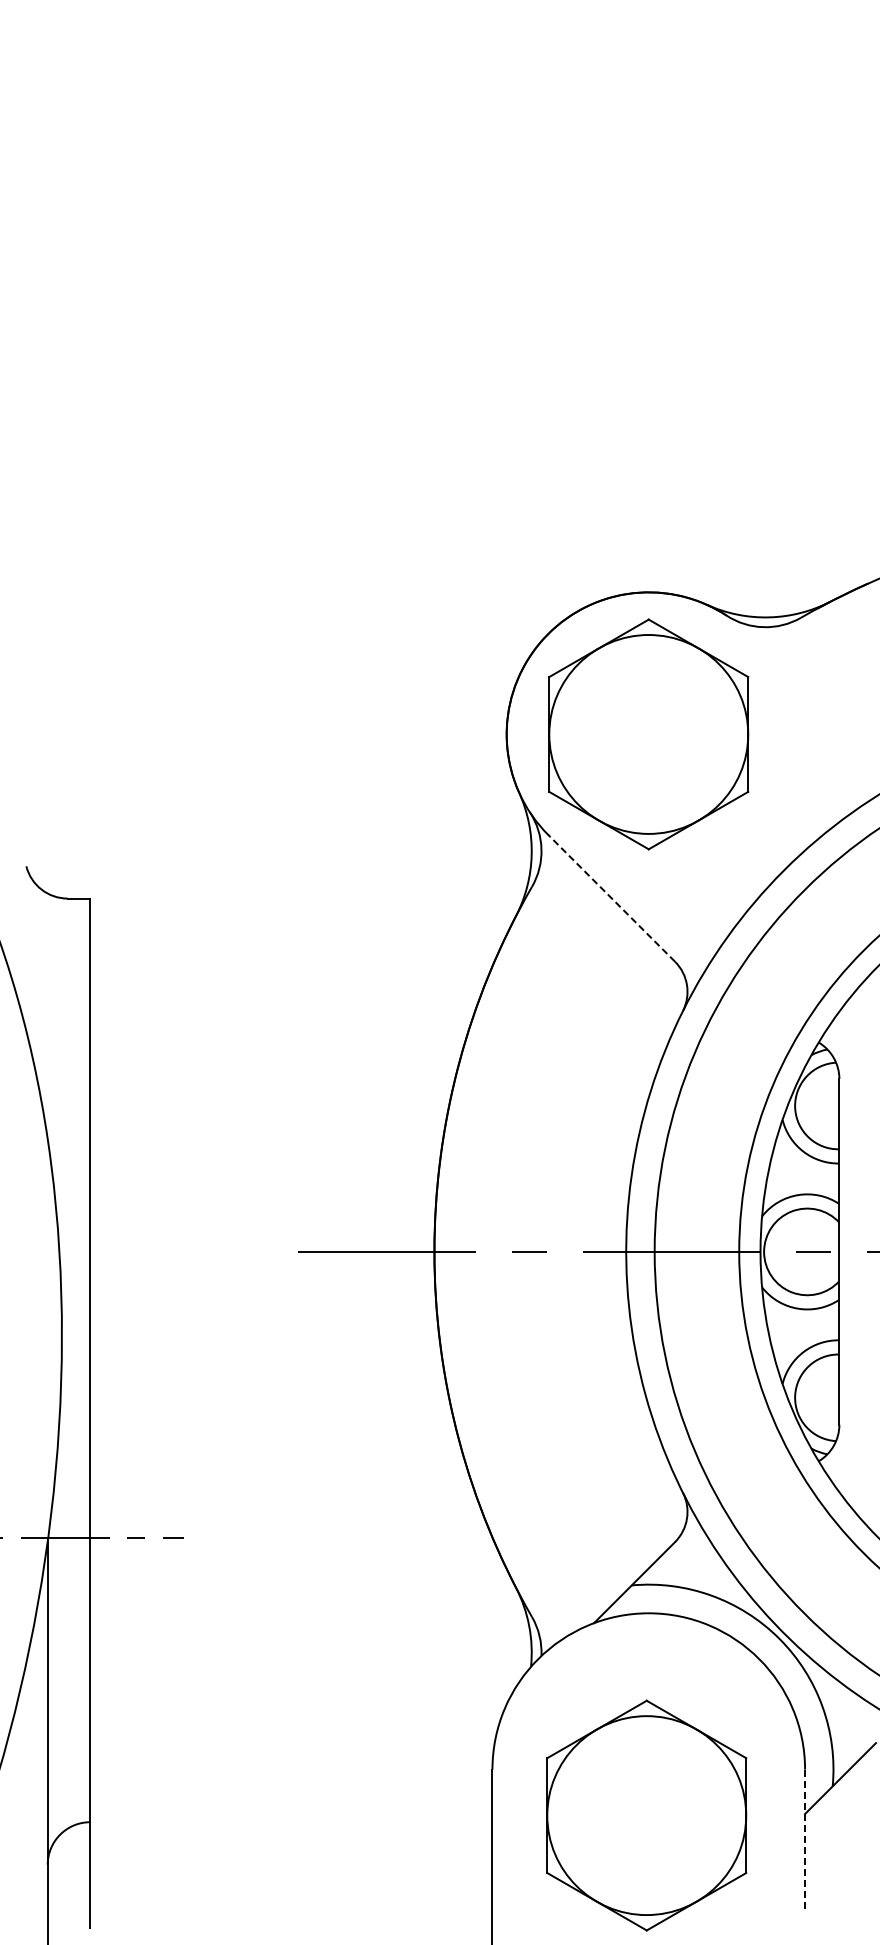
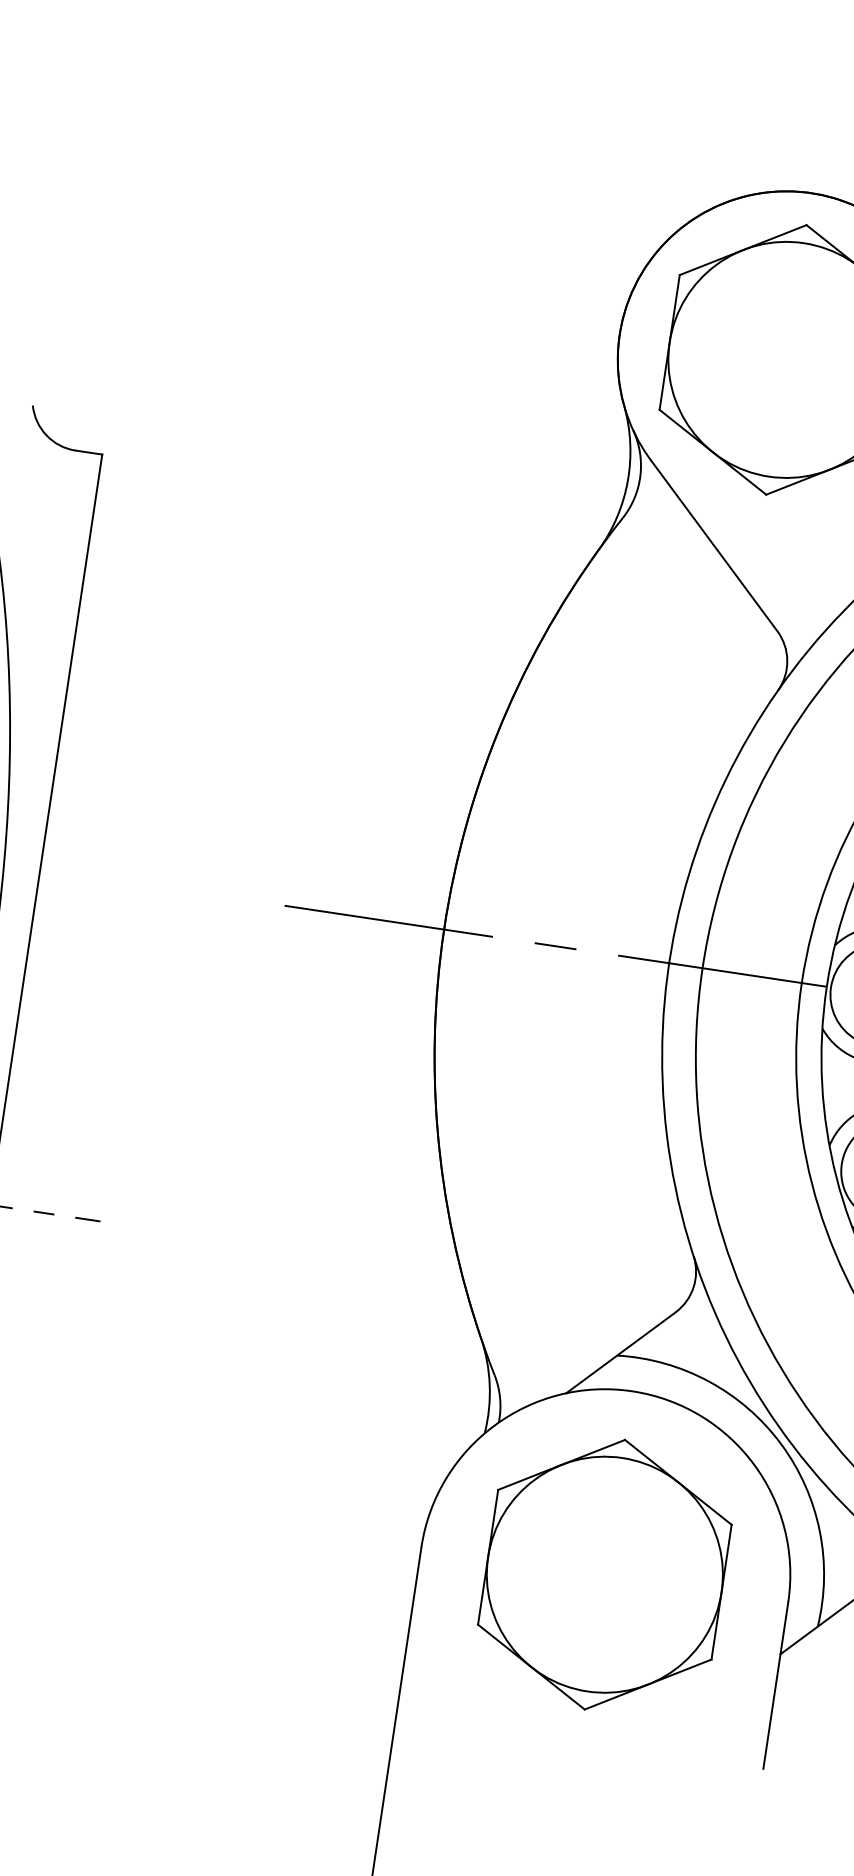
line: (611, 898) -> (713, 545), dashed -> solid
part: (646, 1815) -> (604, 1574), moved
line: (805, 1841) -> (776, 1686), dashed -> solid

